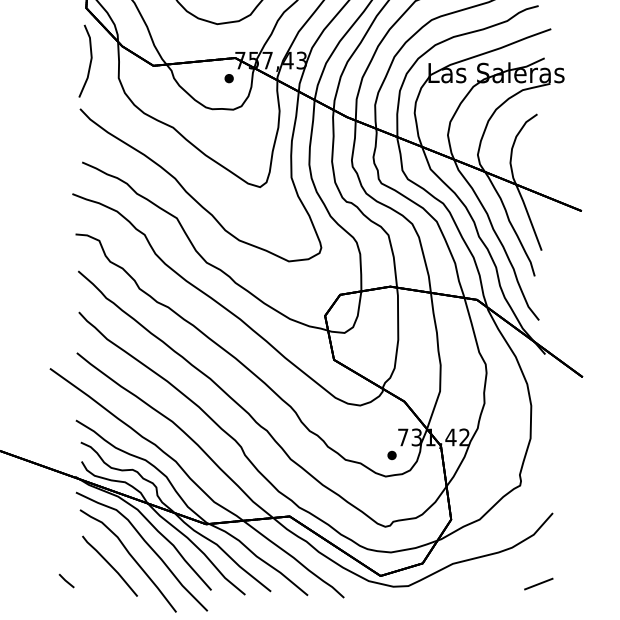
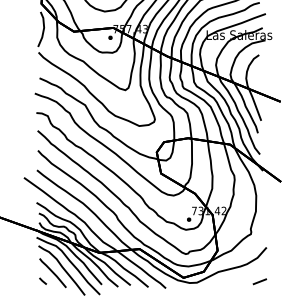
line: (65, 579) -> (42, 280), moved

